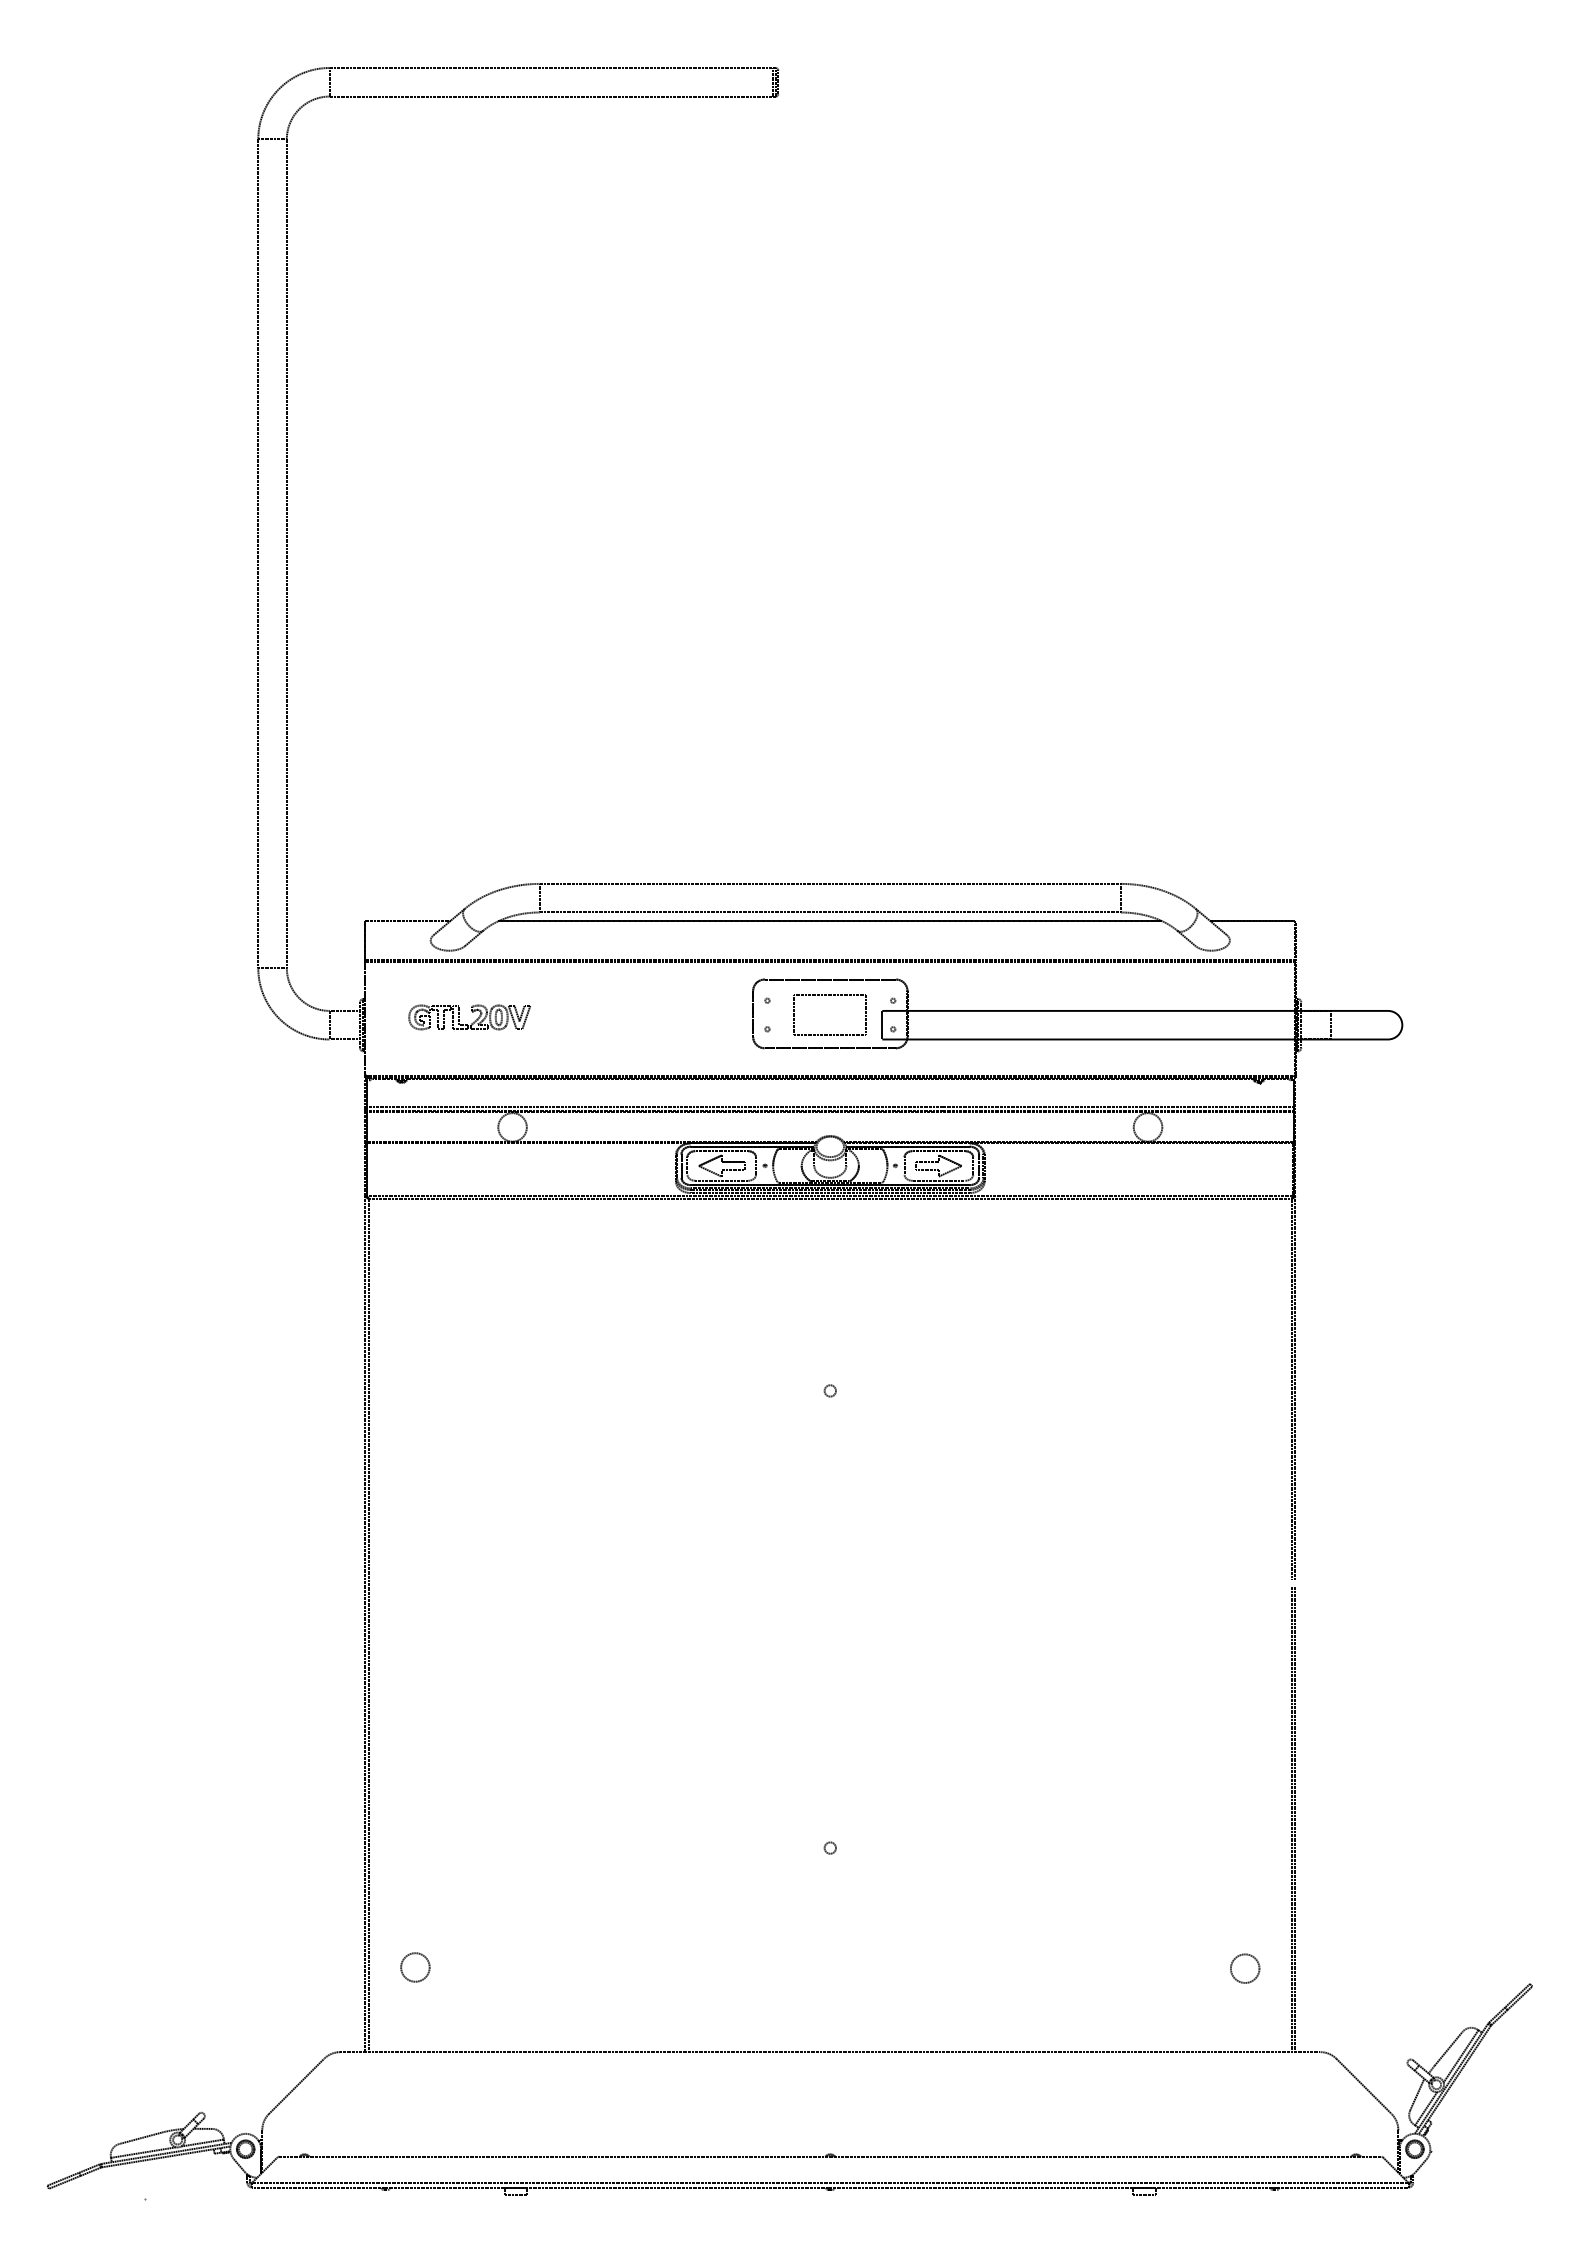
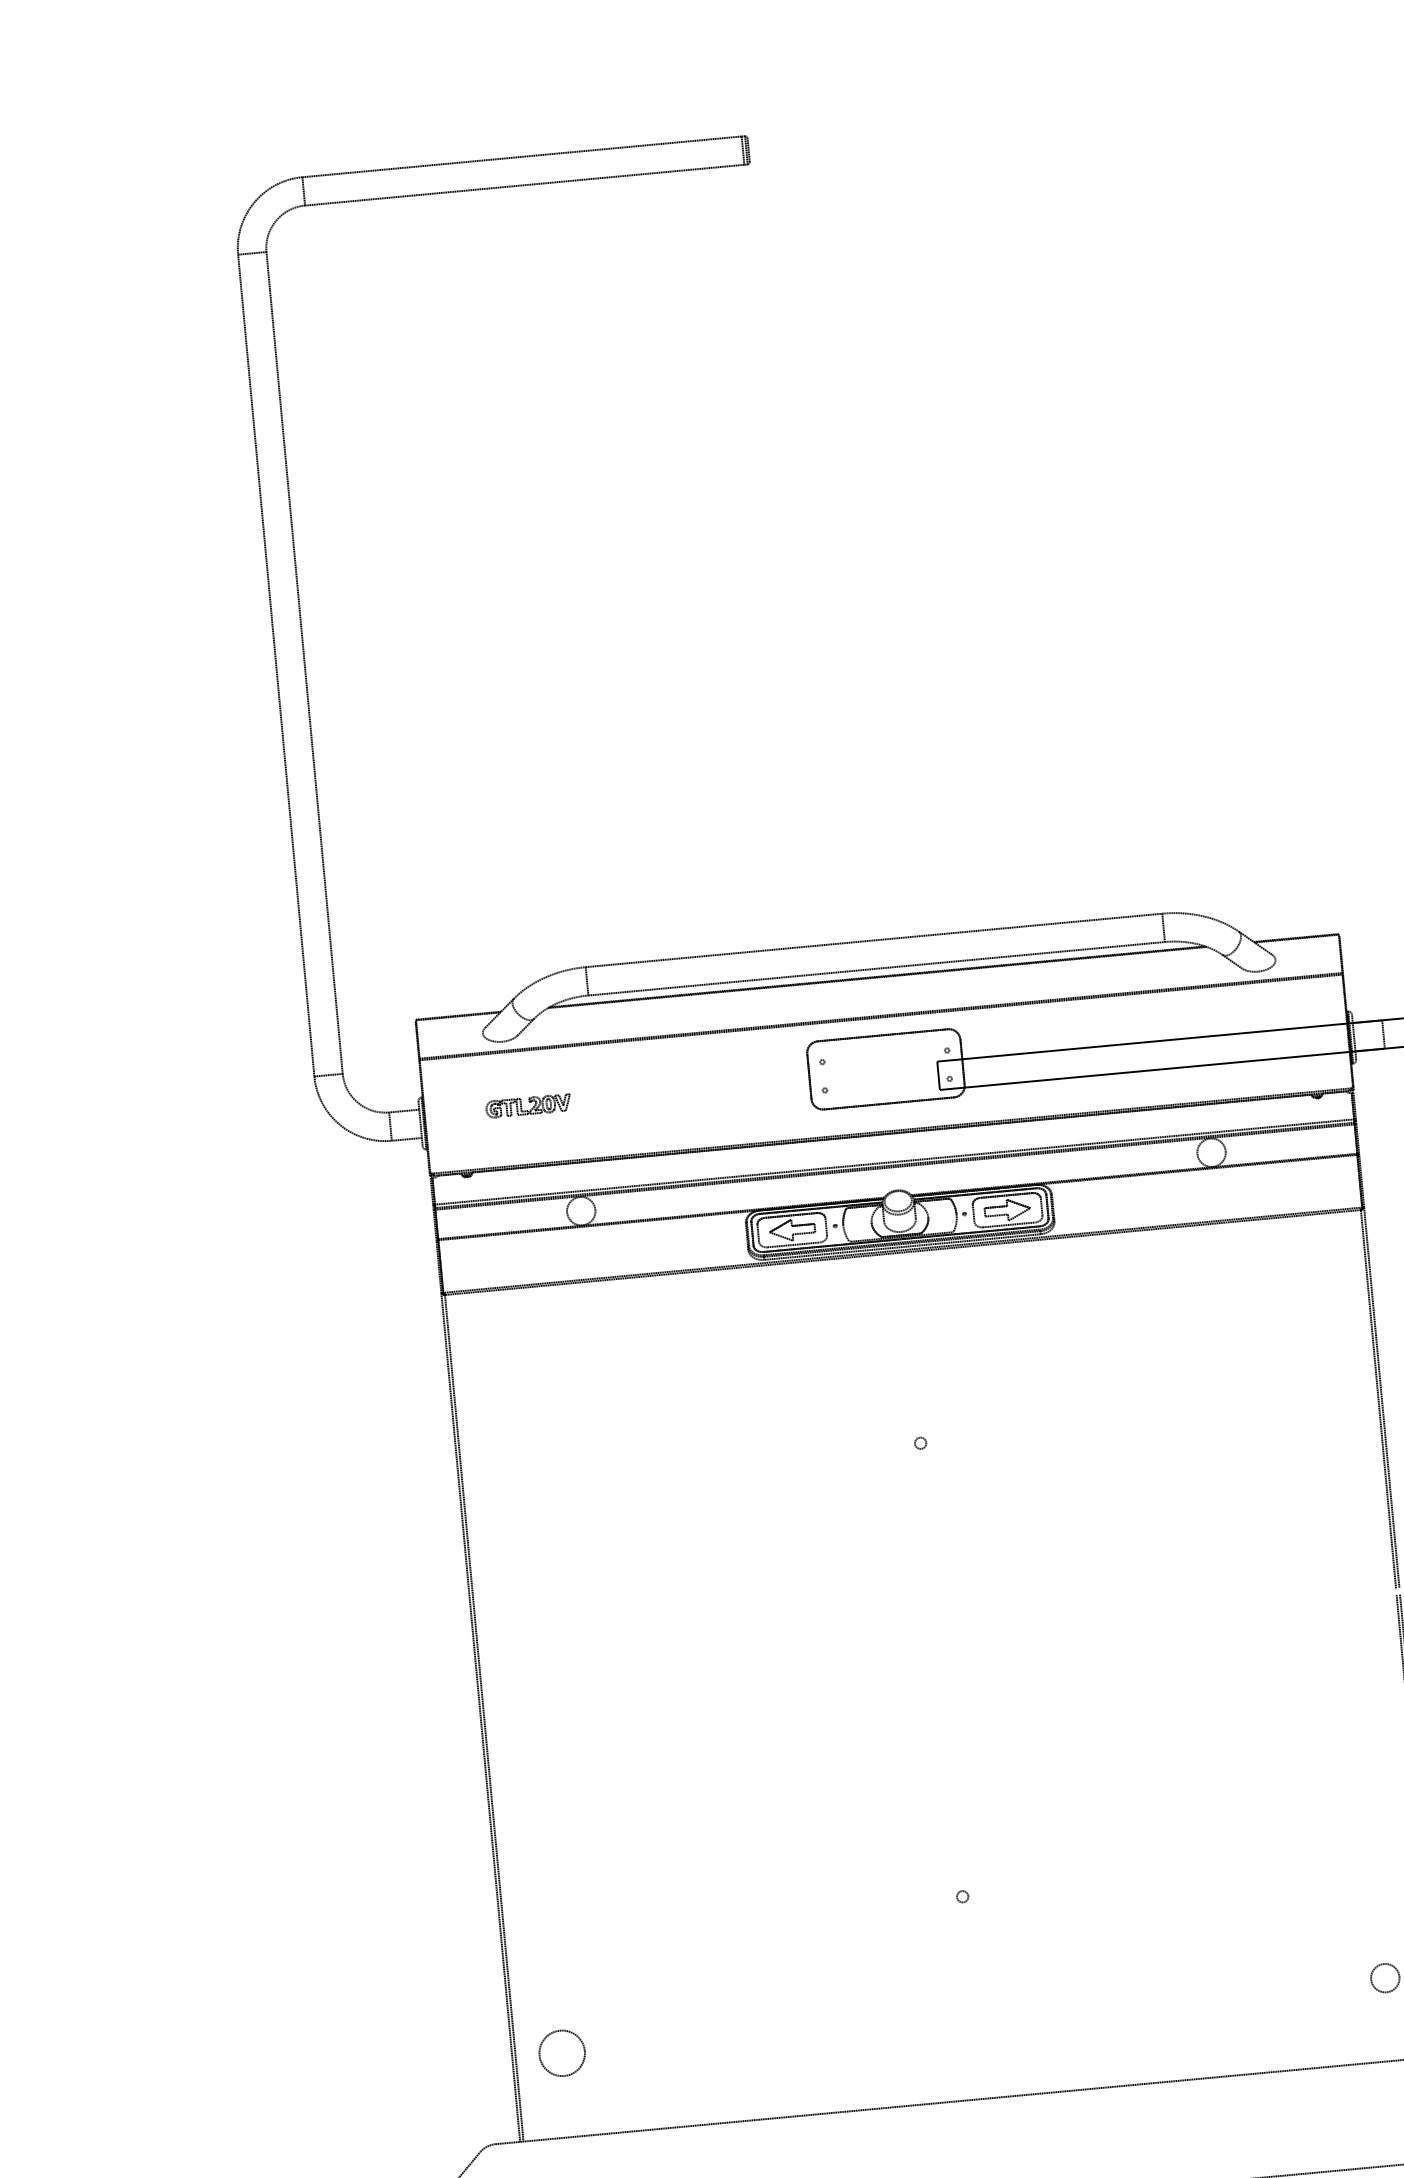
part: (829, 995) -> (883, 1051), removed
part: (469, 1017) -> (528, 1106), size x0.7
circle: (415, 1967) -> (562, 2053), size x1.6

